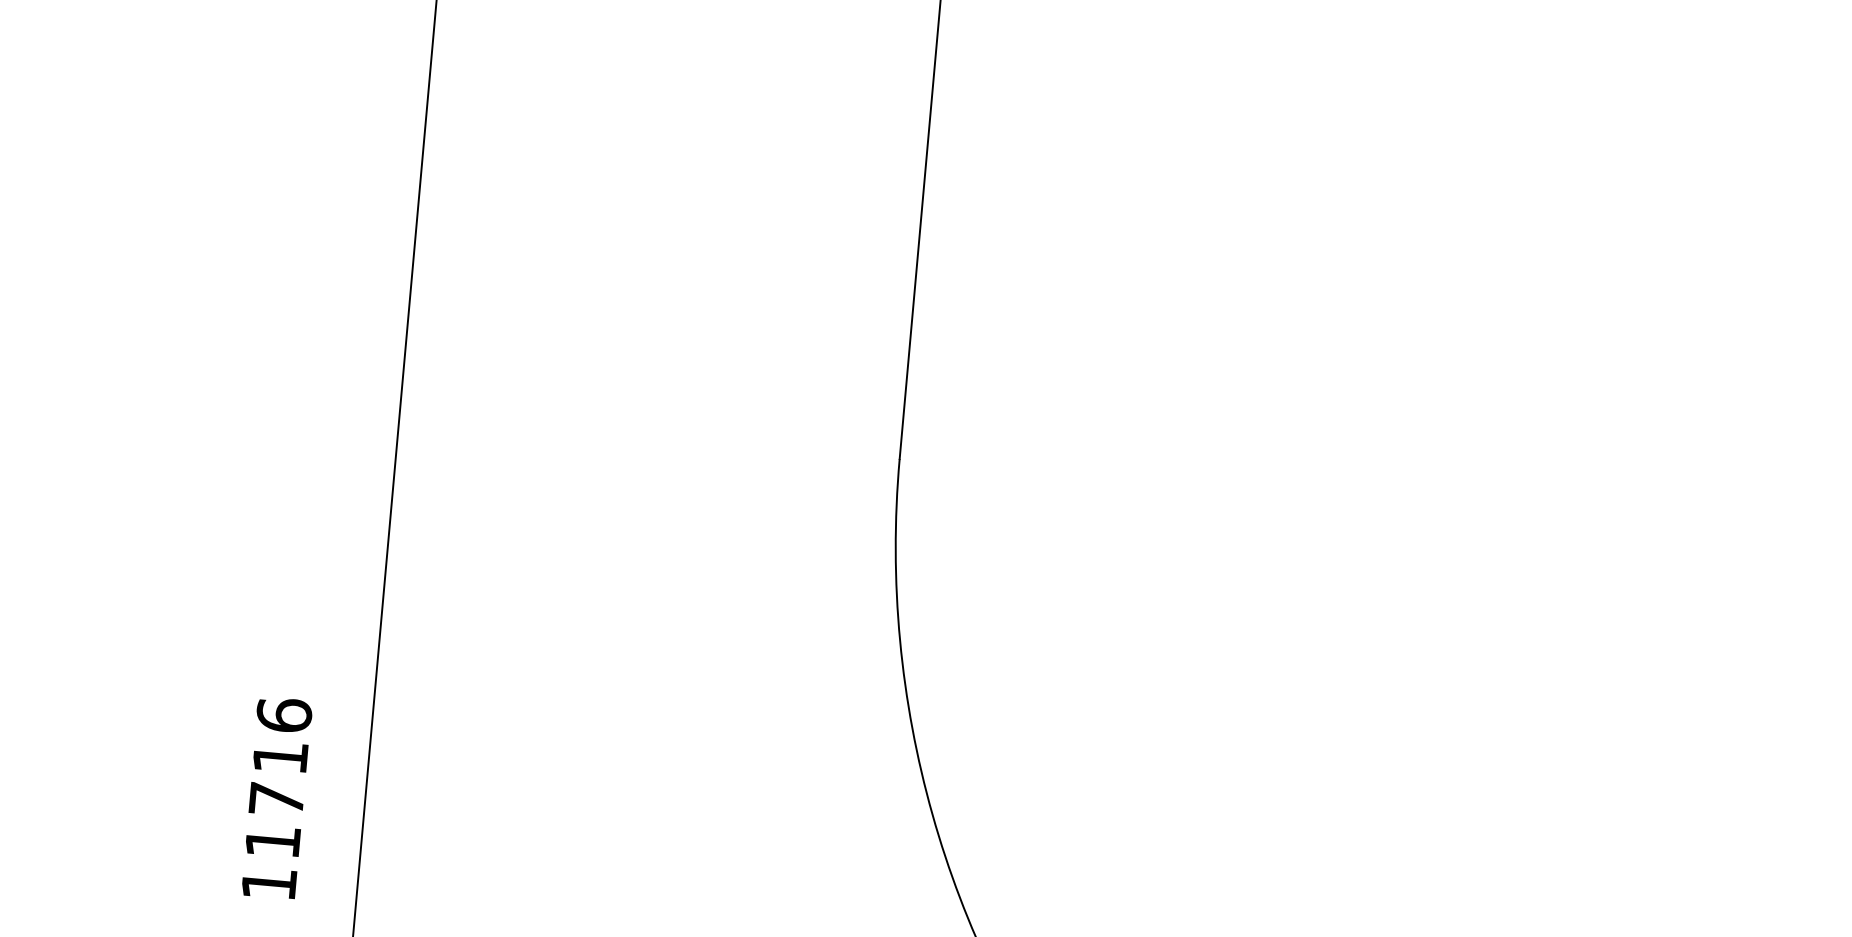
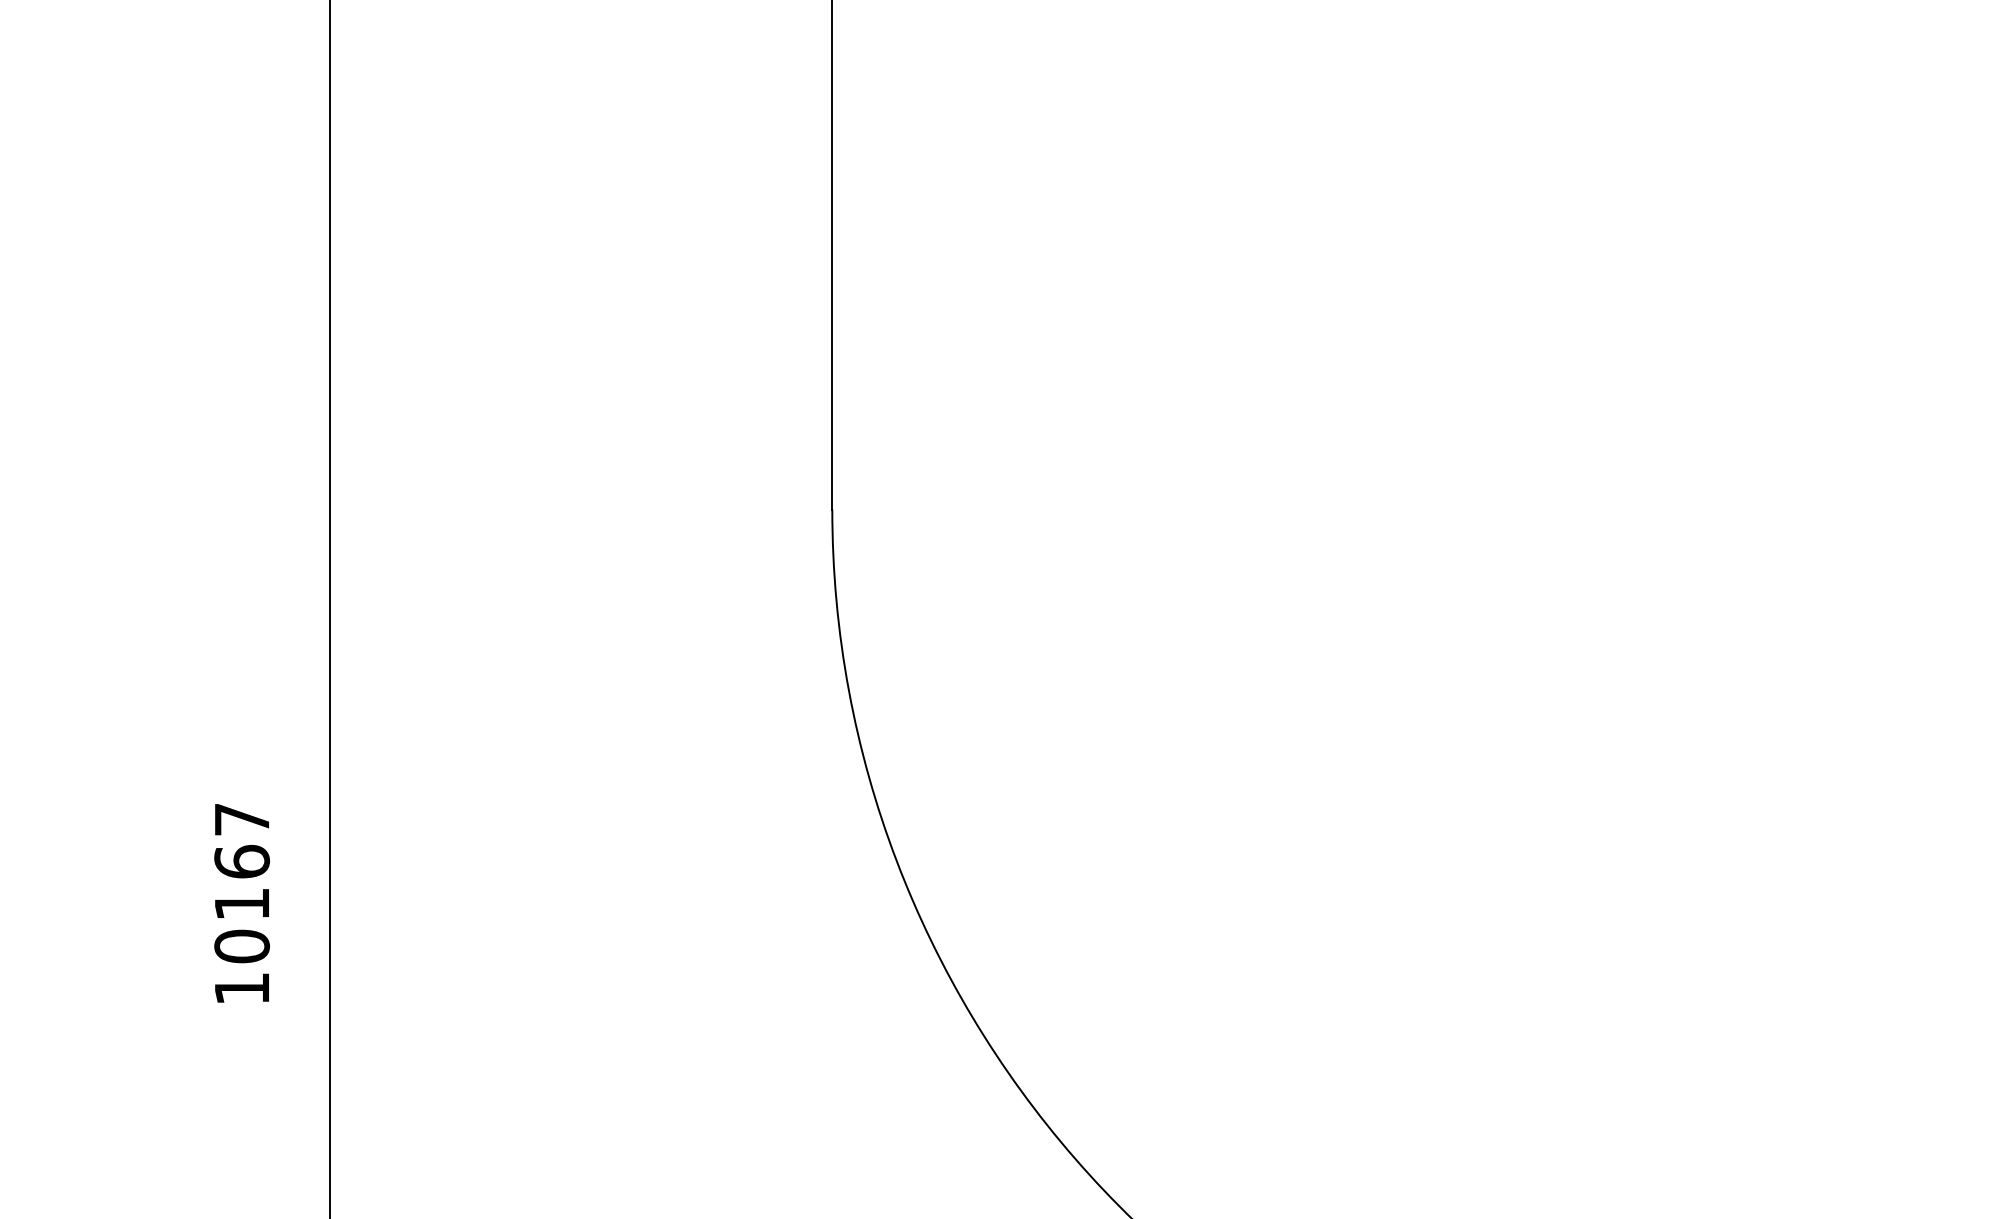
text: (279, 778) -> (242, 882), 11716 -> 10167

